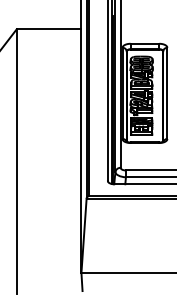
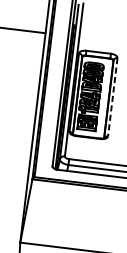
line: (167, 93) -> (112, 97), solid -> dashed

